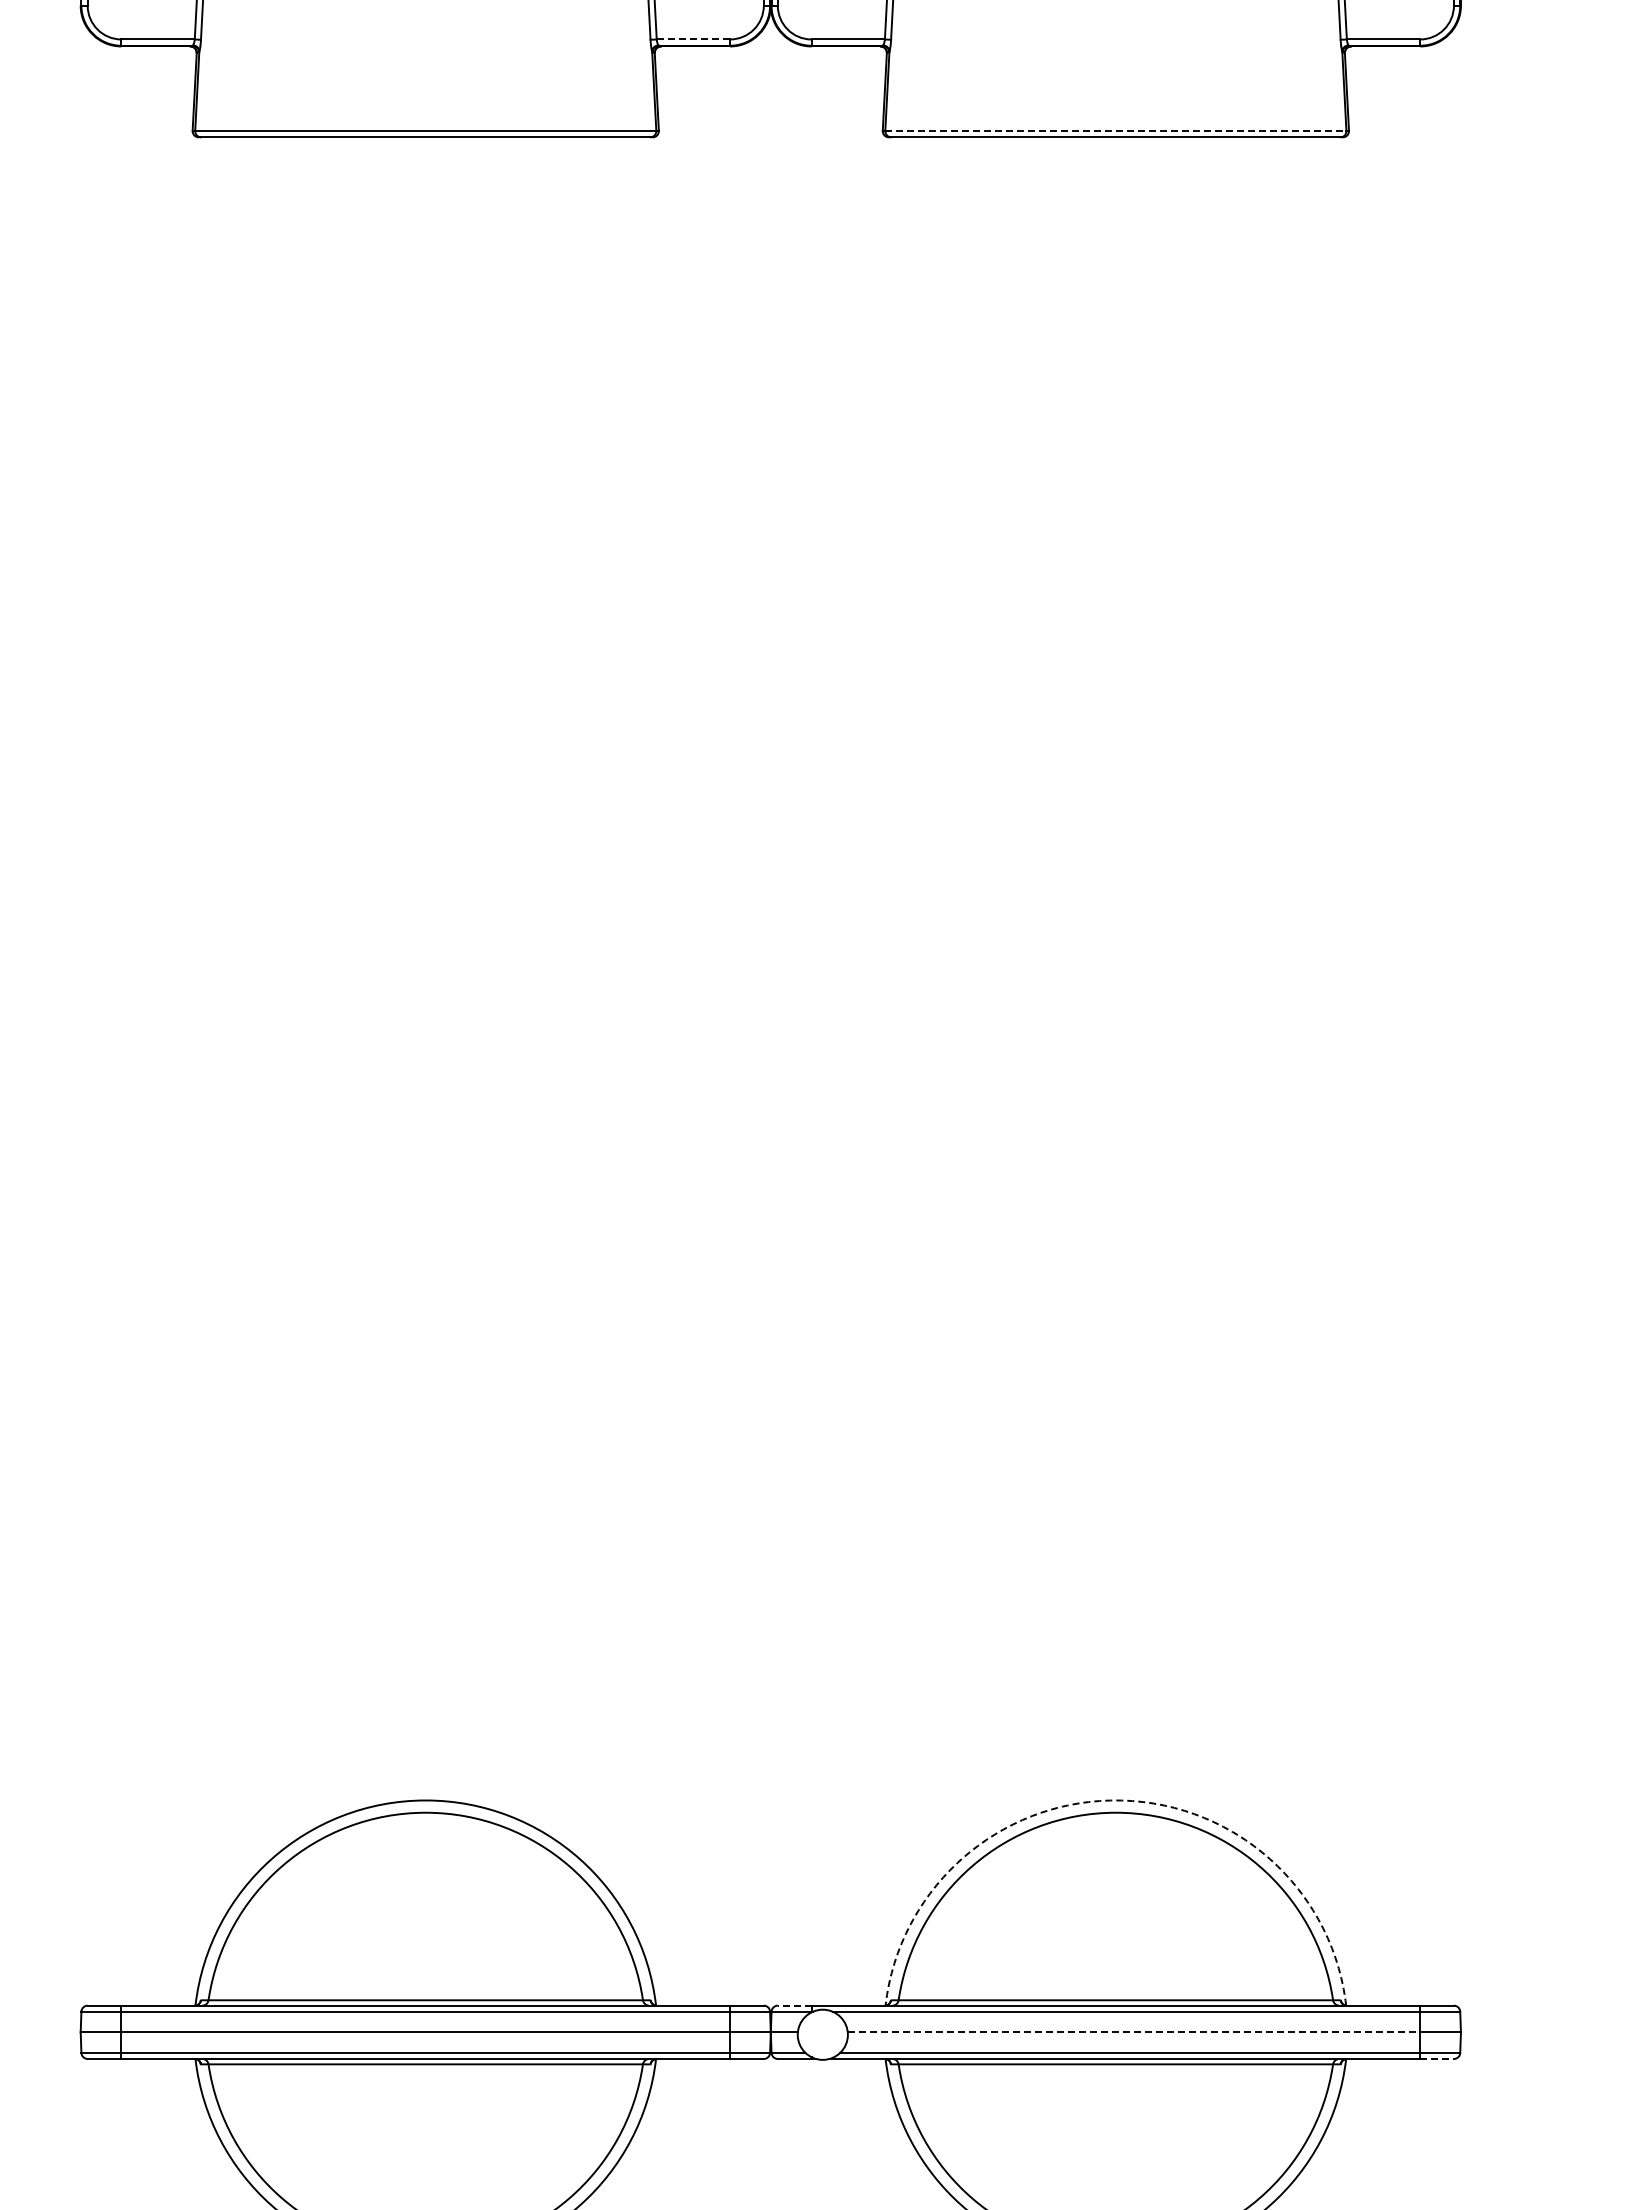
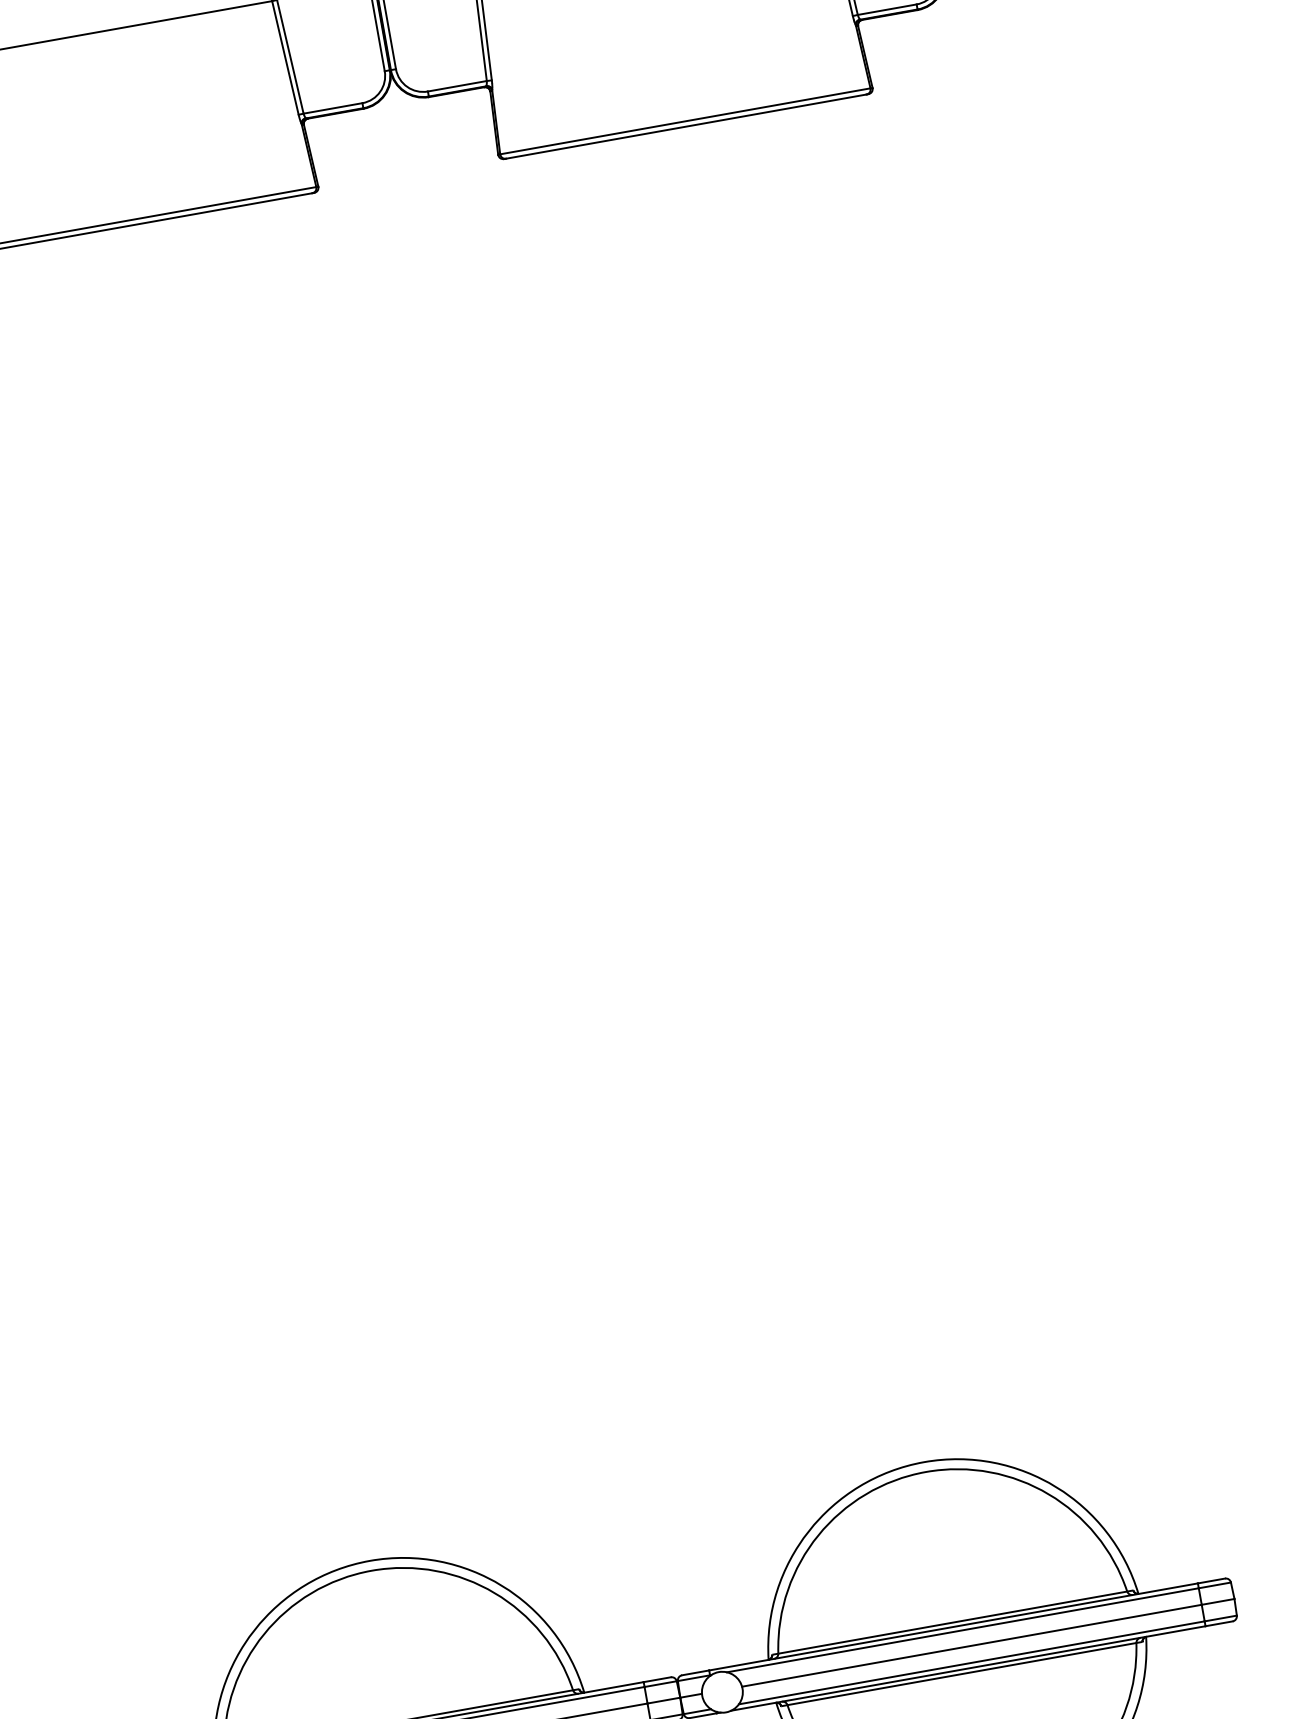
line: (693, 39) -> (333, 108), dashed -> solid
line: (1115, 130) -> (685, 121), dashed -> solid
arc: (1115, 1800) -> (923, 1462), dashed -> solid
line: (794, 2005) -> (695, 1672), dashed -> solid
line: (1134, 2032) -> (972, 1645), dashed -> solid
line: (1437, 2058) -> (1219, 1623), dashed -> solid

